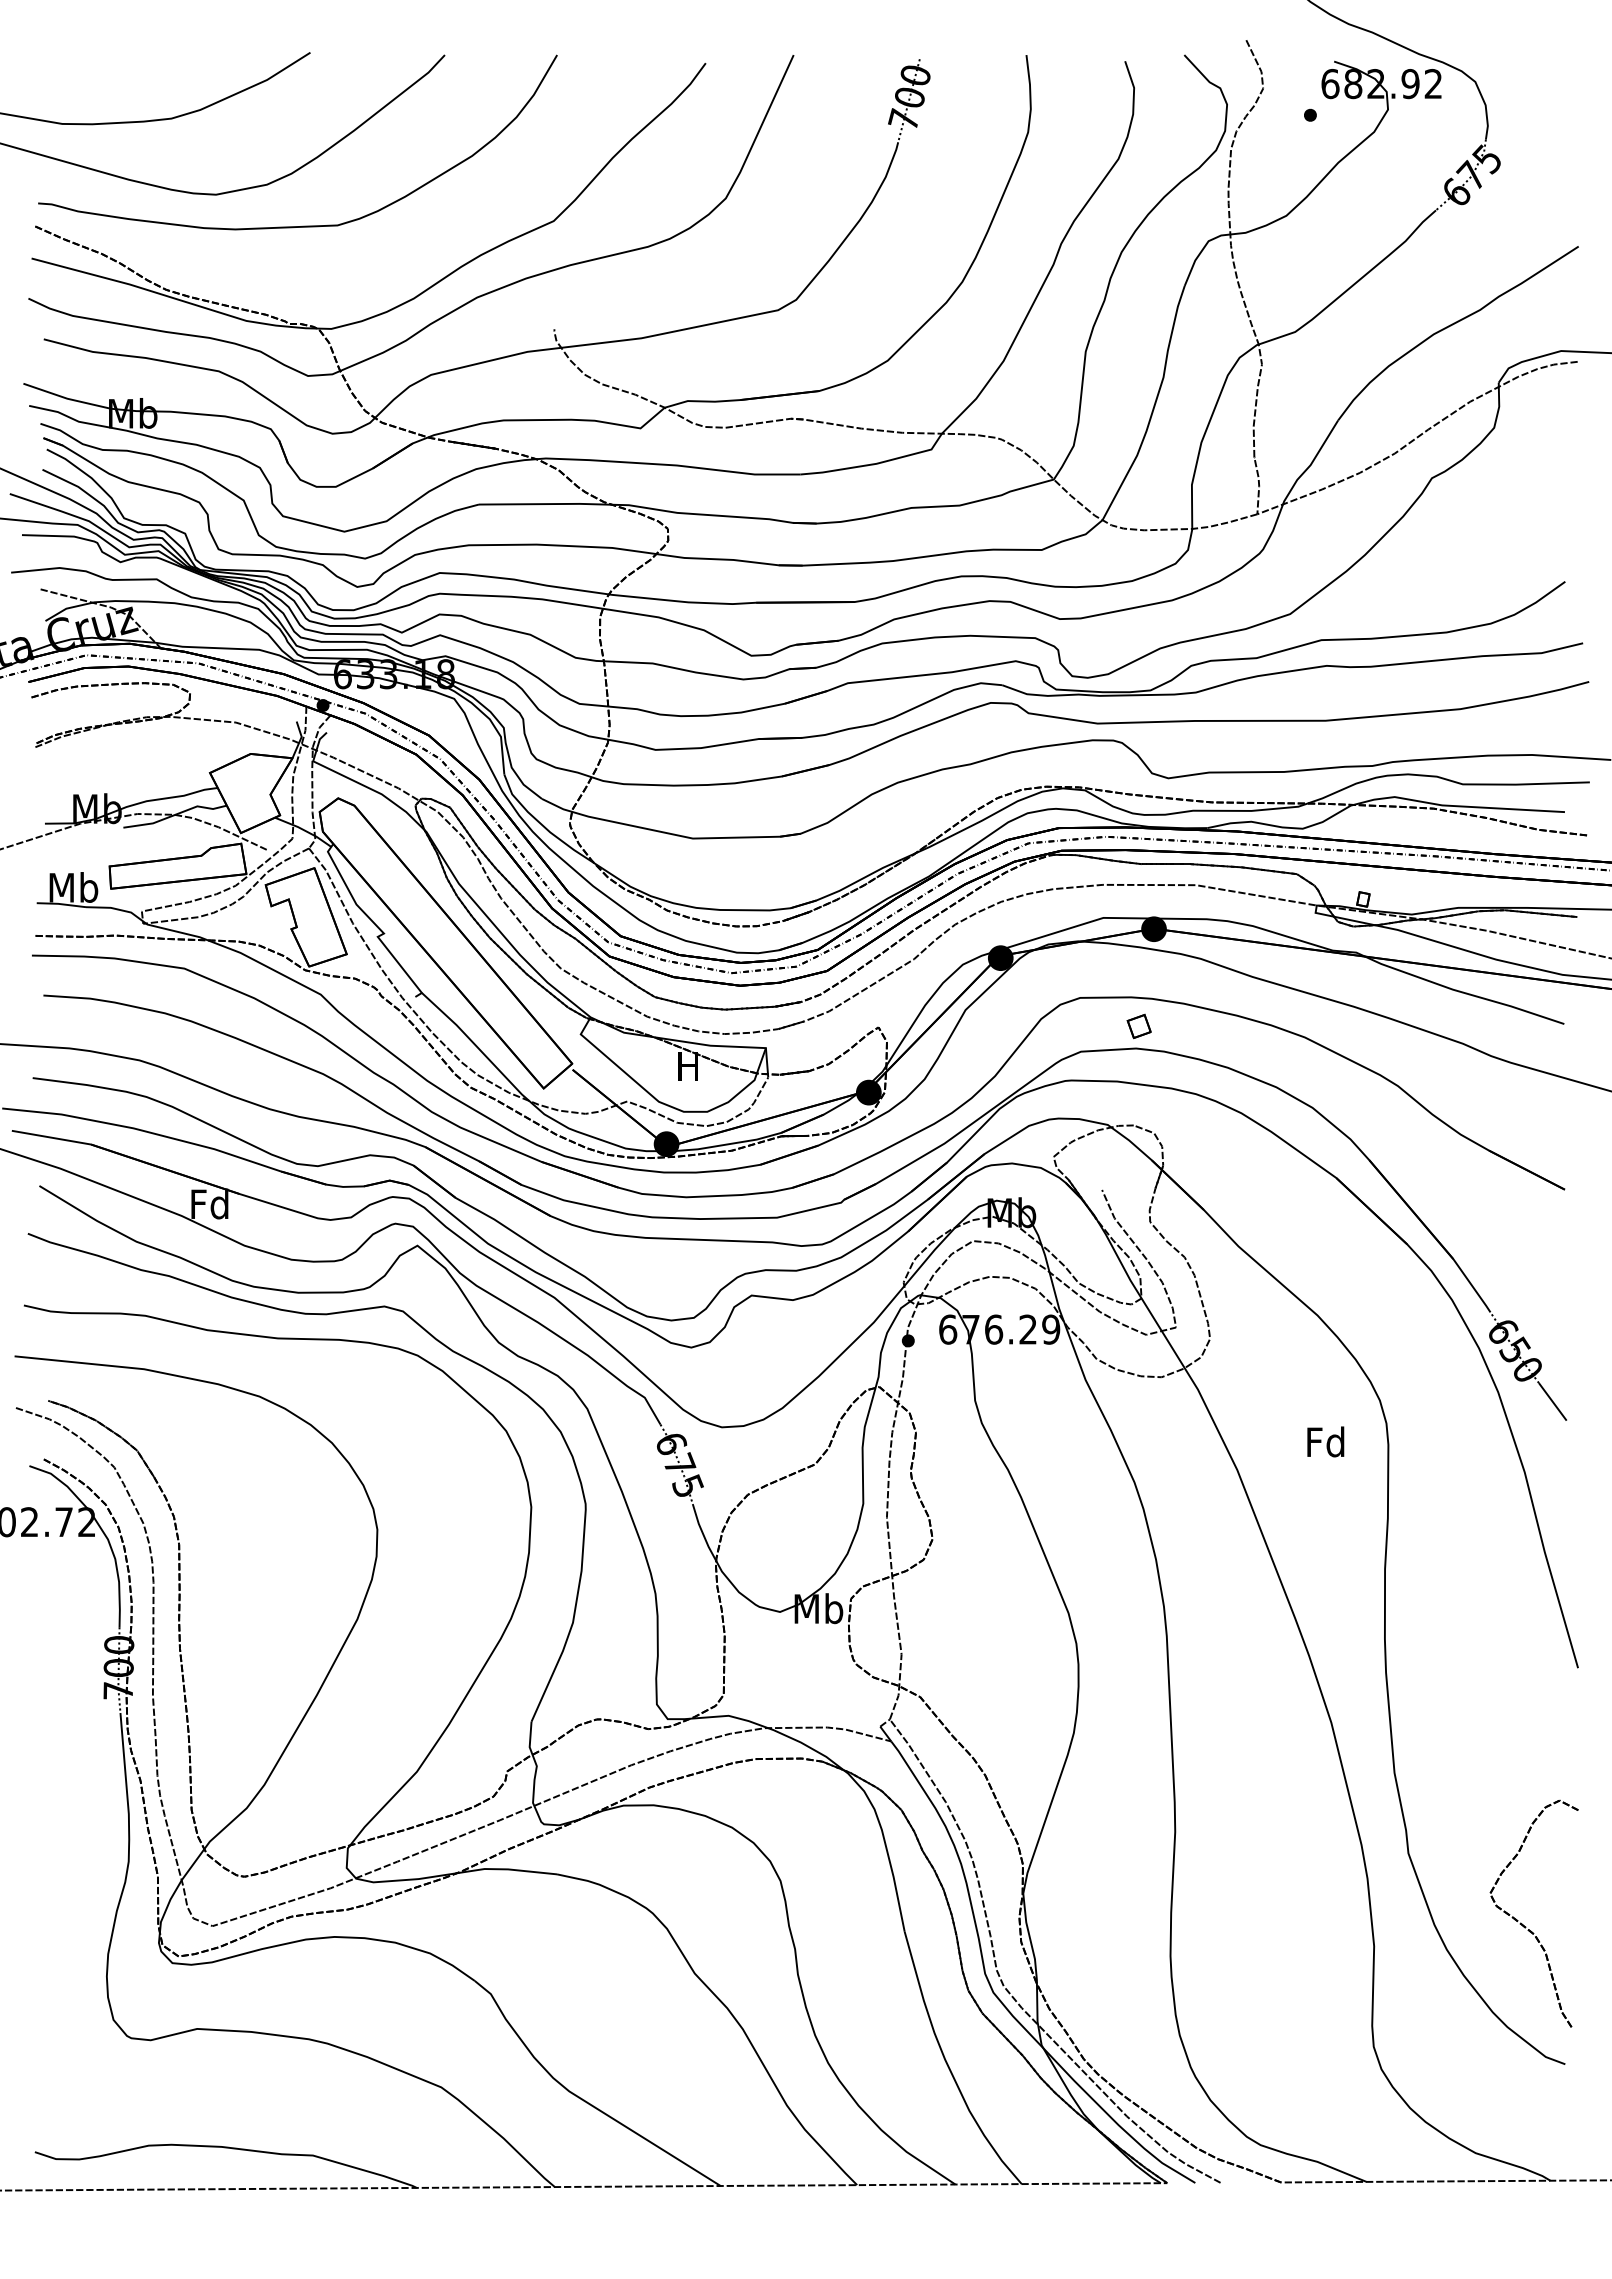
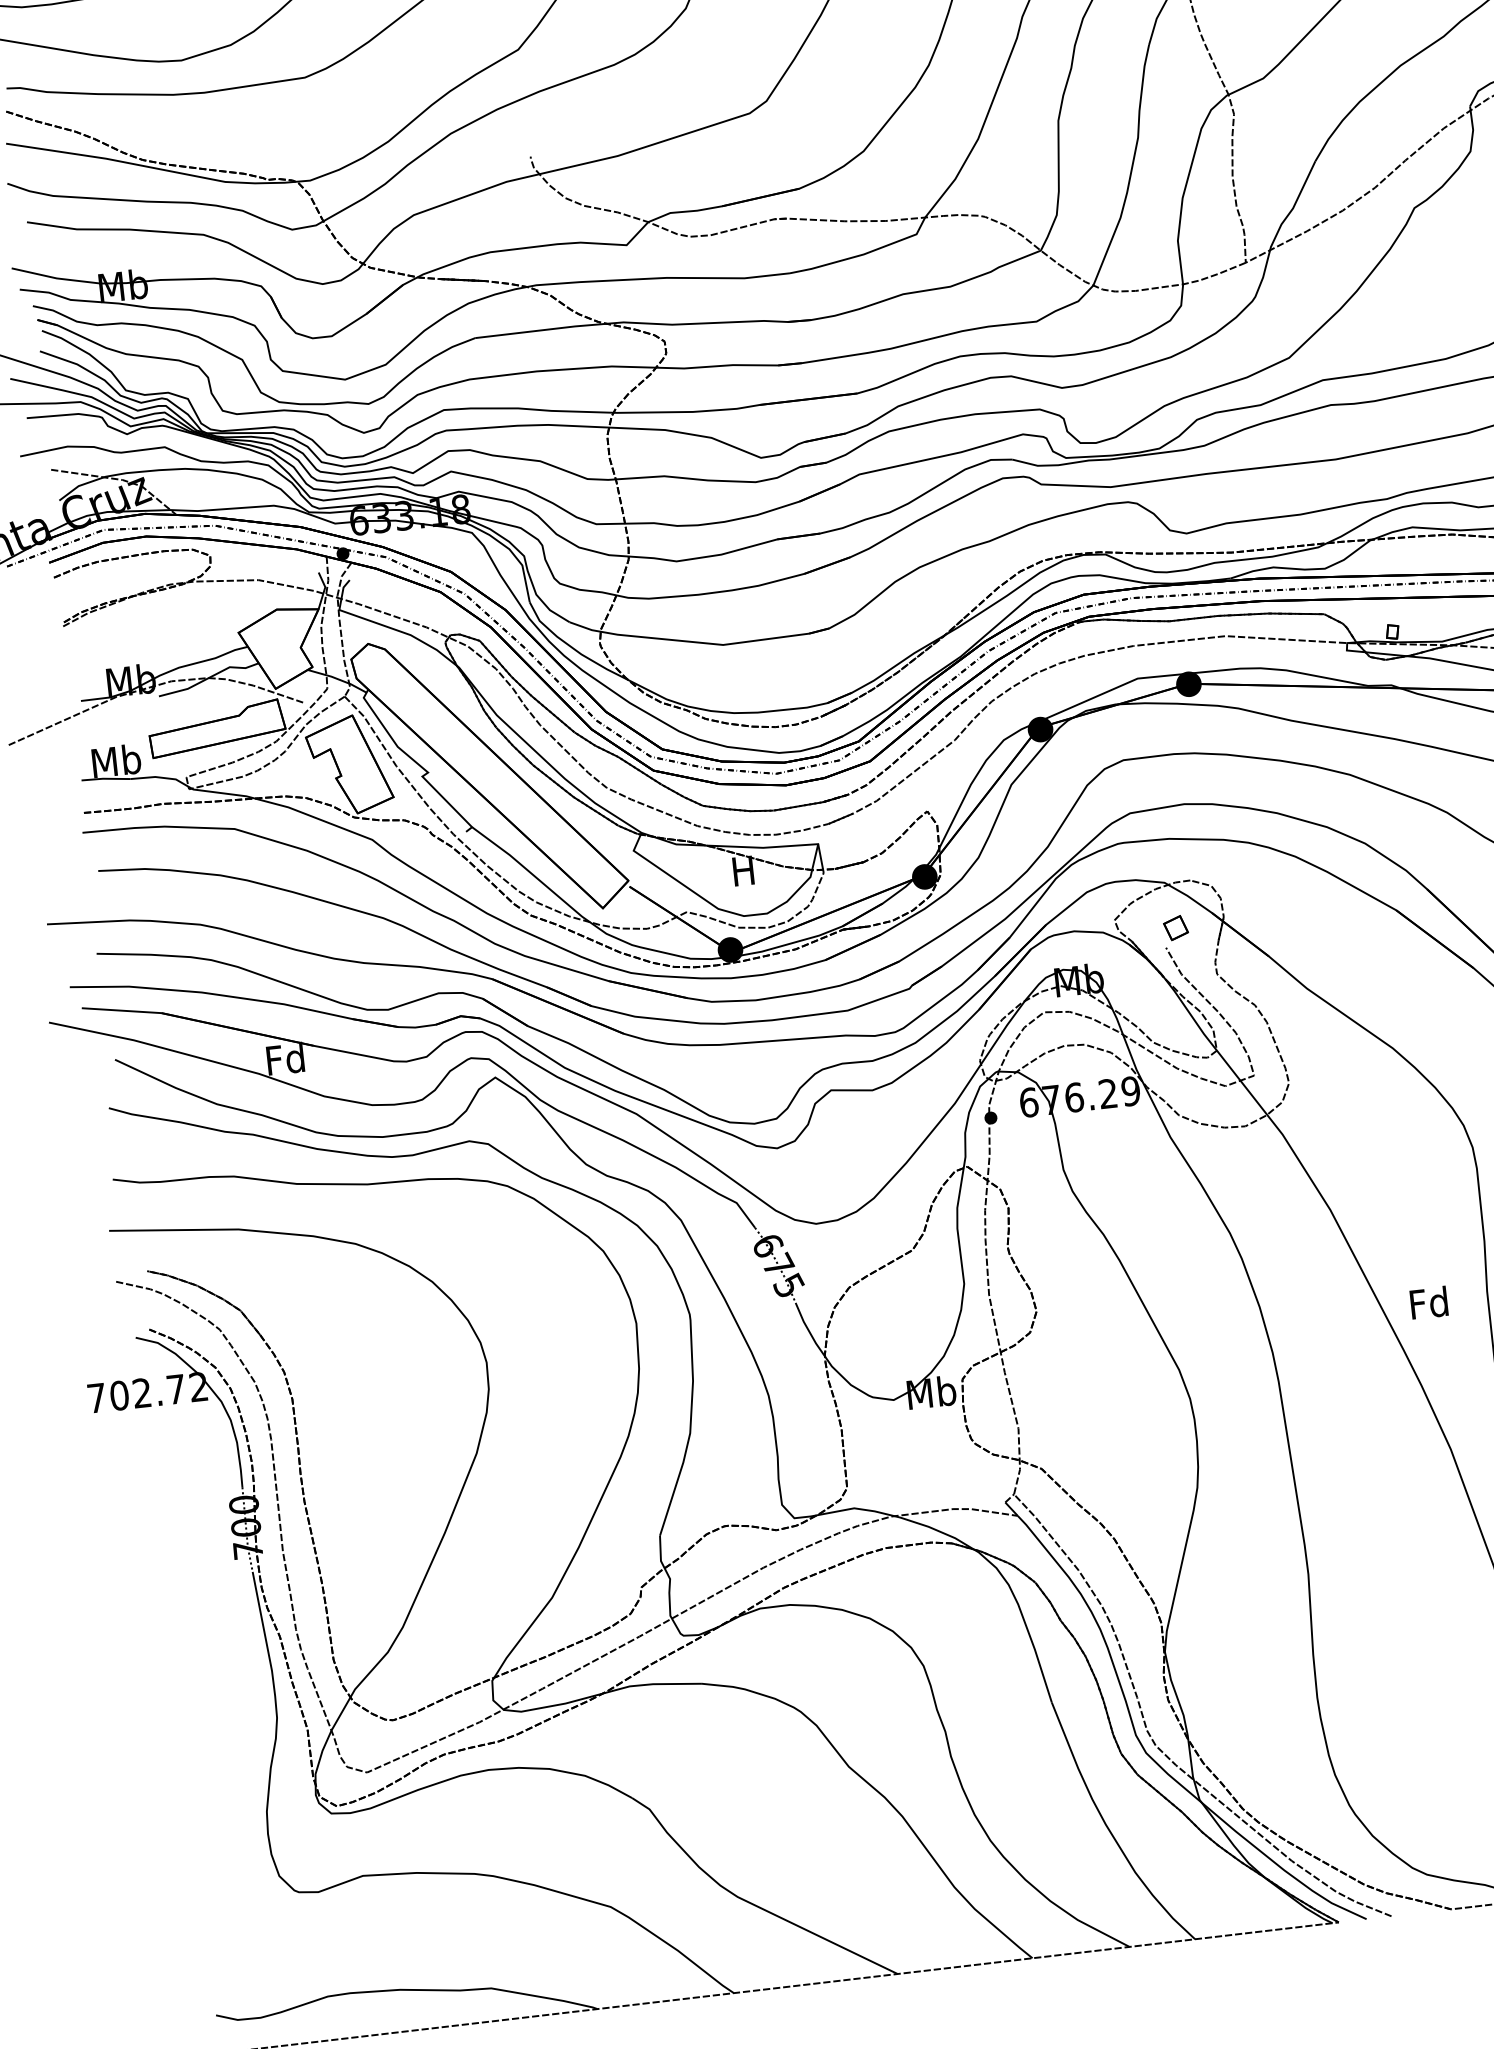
part: (1138, 1026) -> (1175, 928), moved
text: (1325, 1441) -> (1428, 1302), moved

